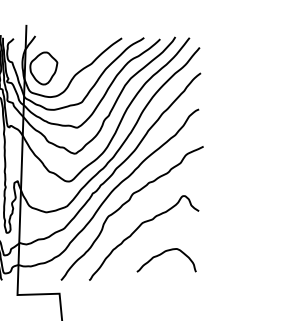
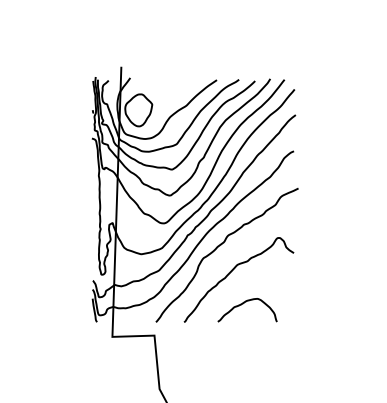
curve: (162, 254) -> (243, 304), moved

